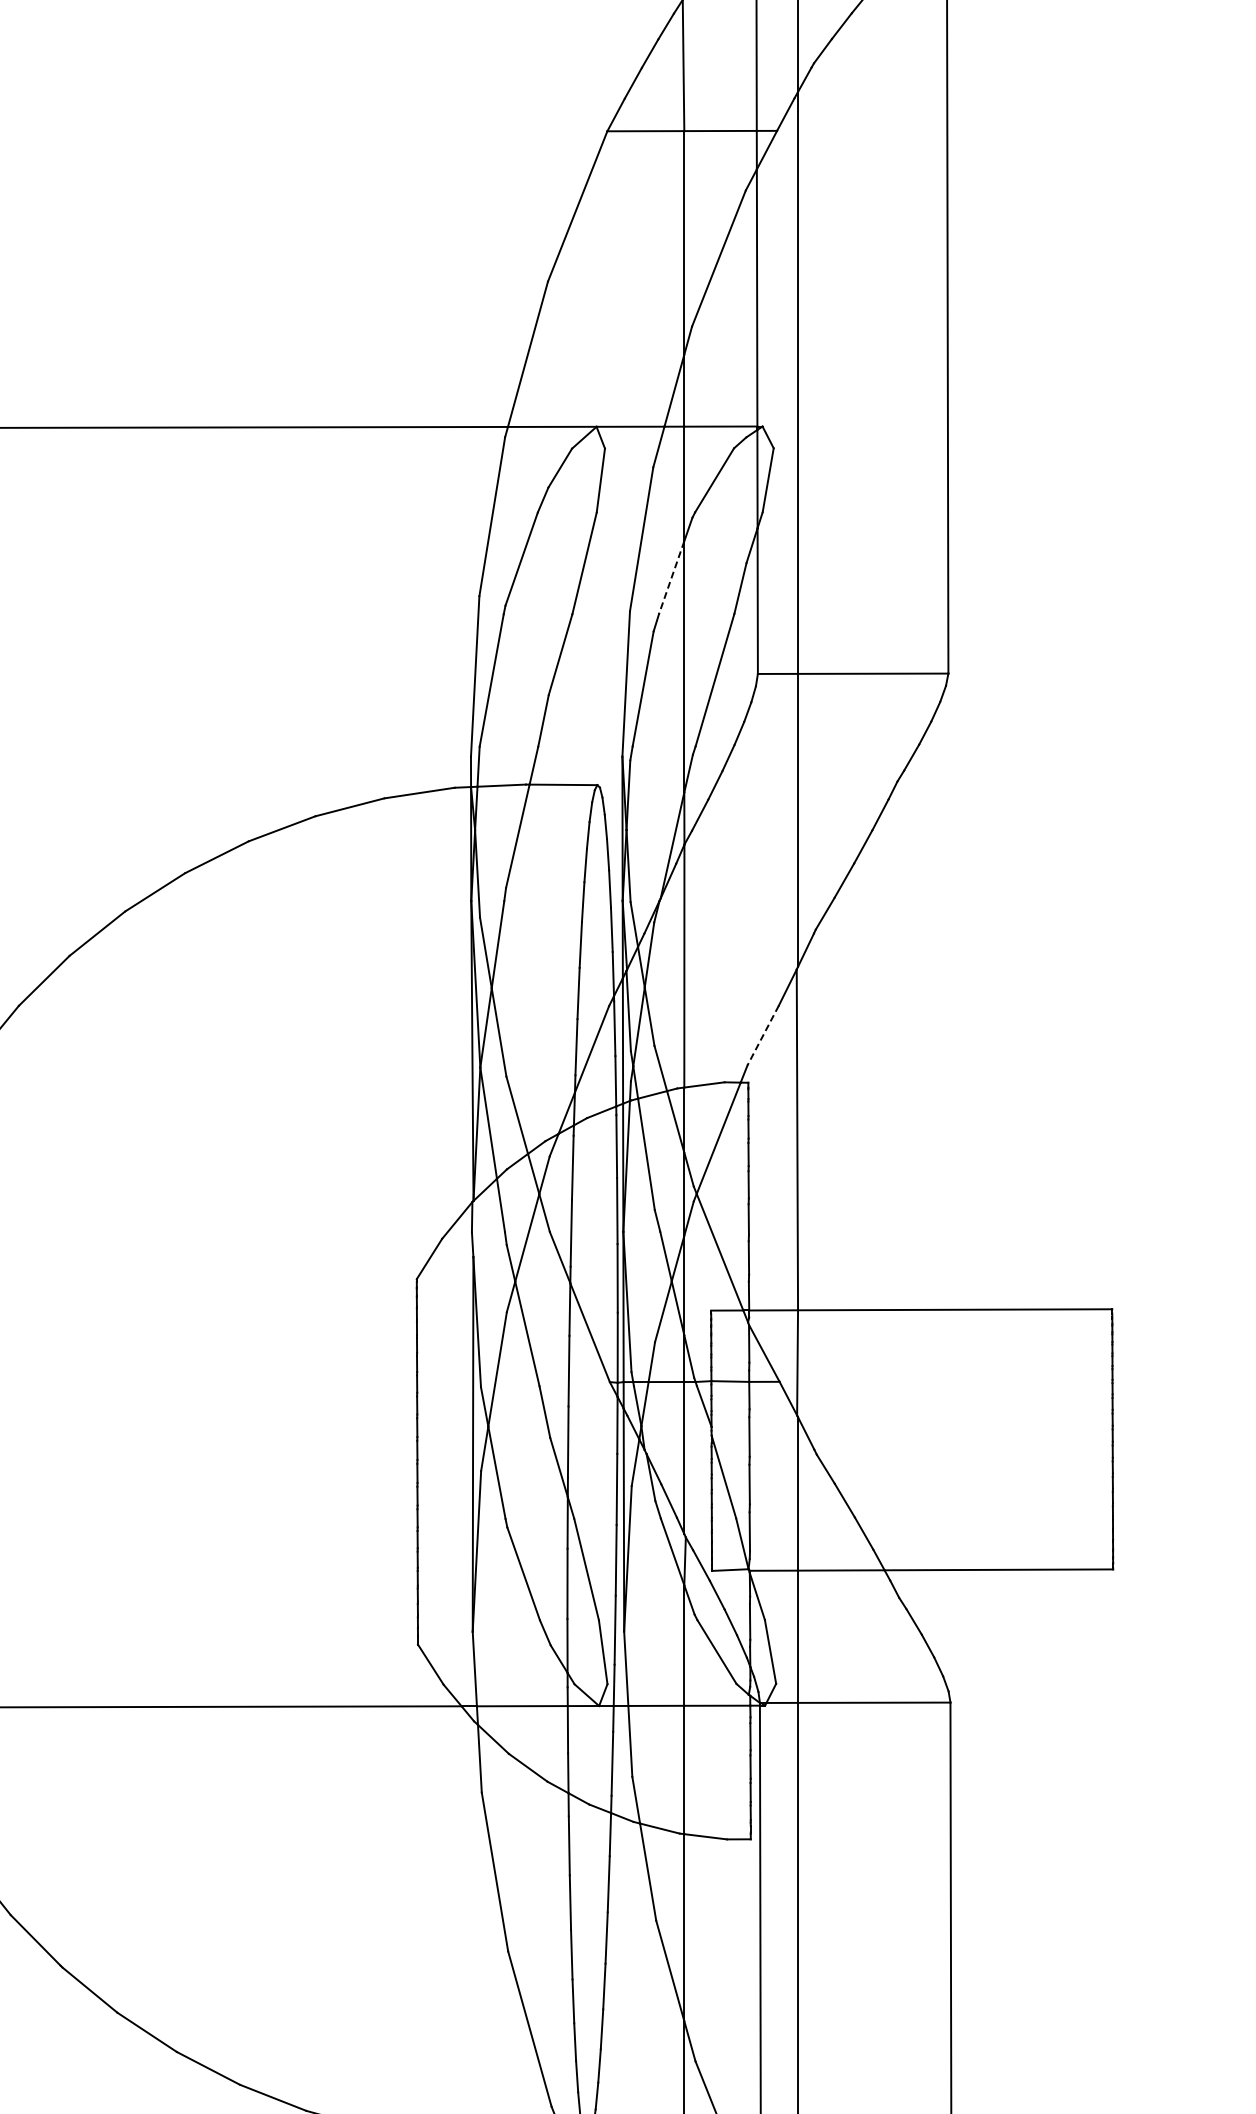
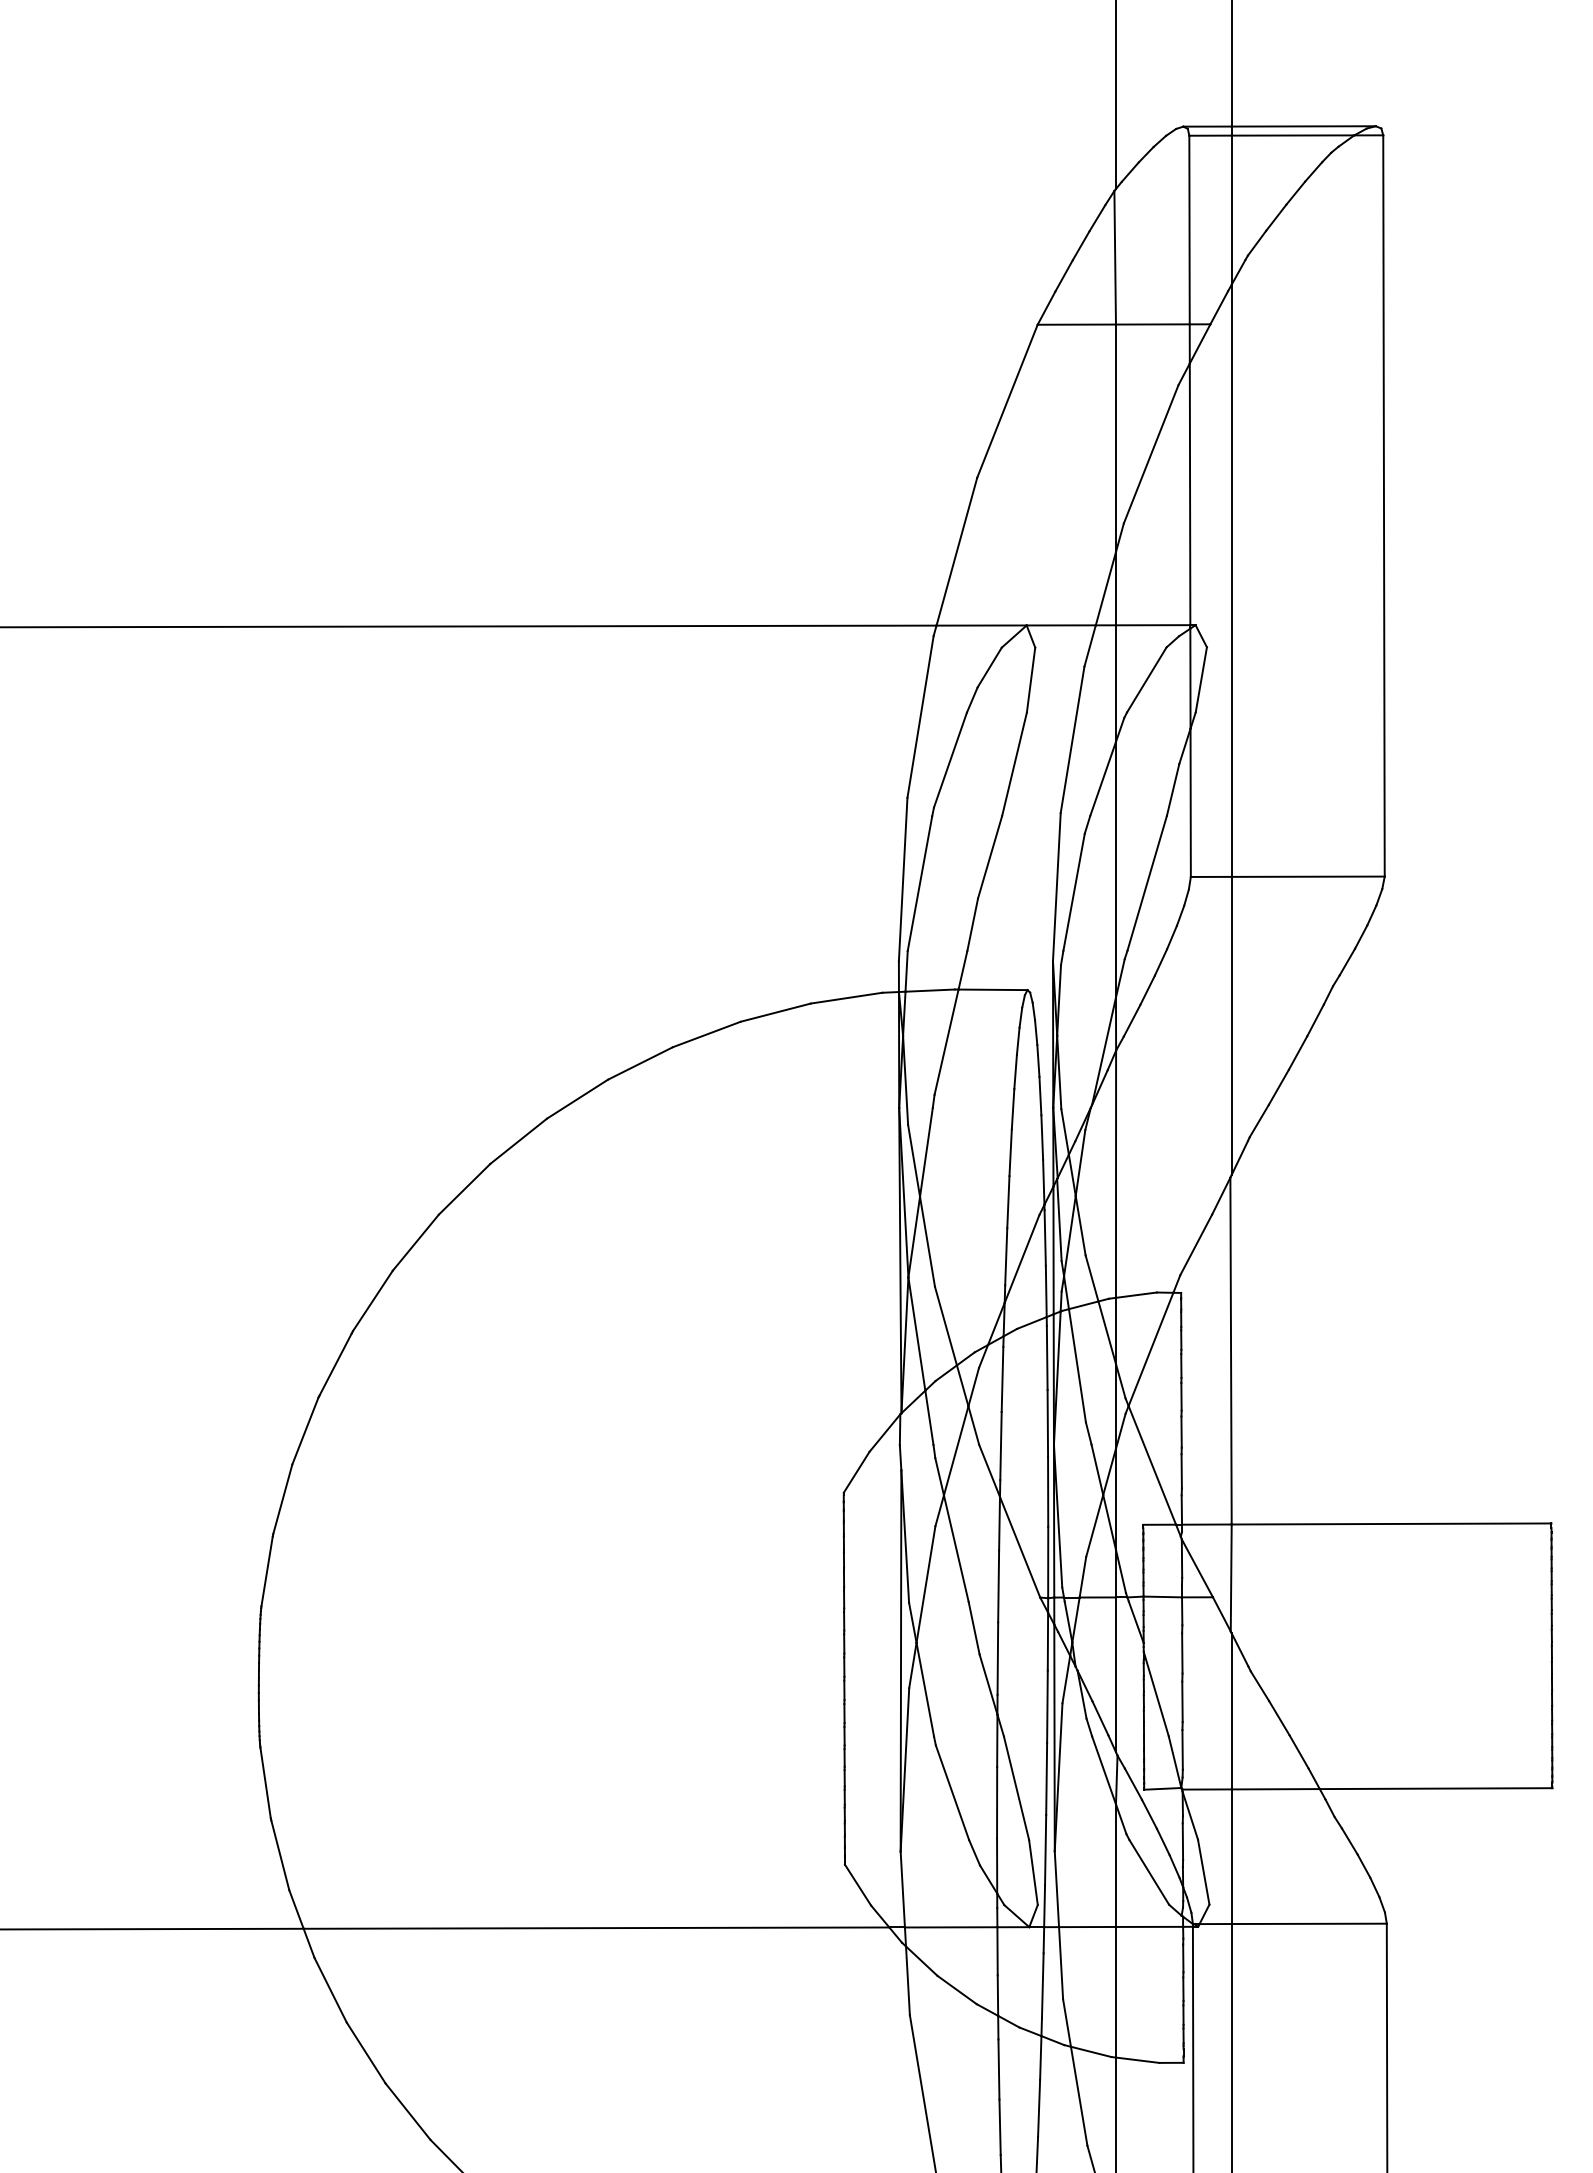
line: (671, 578) -> (1102, 779), dashed -> solid
line: (763, 1036) -> (1196, 1245), dashed -> solid

